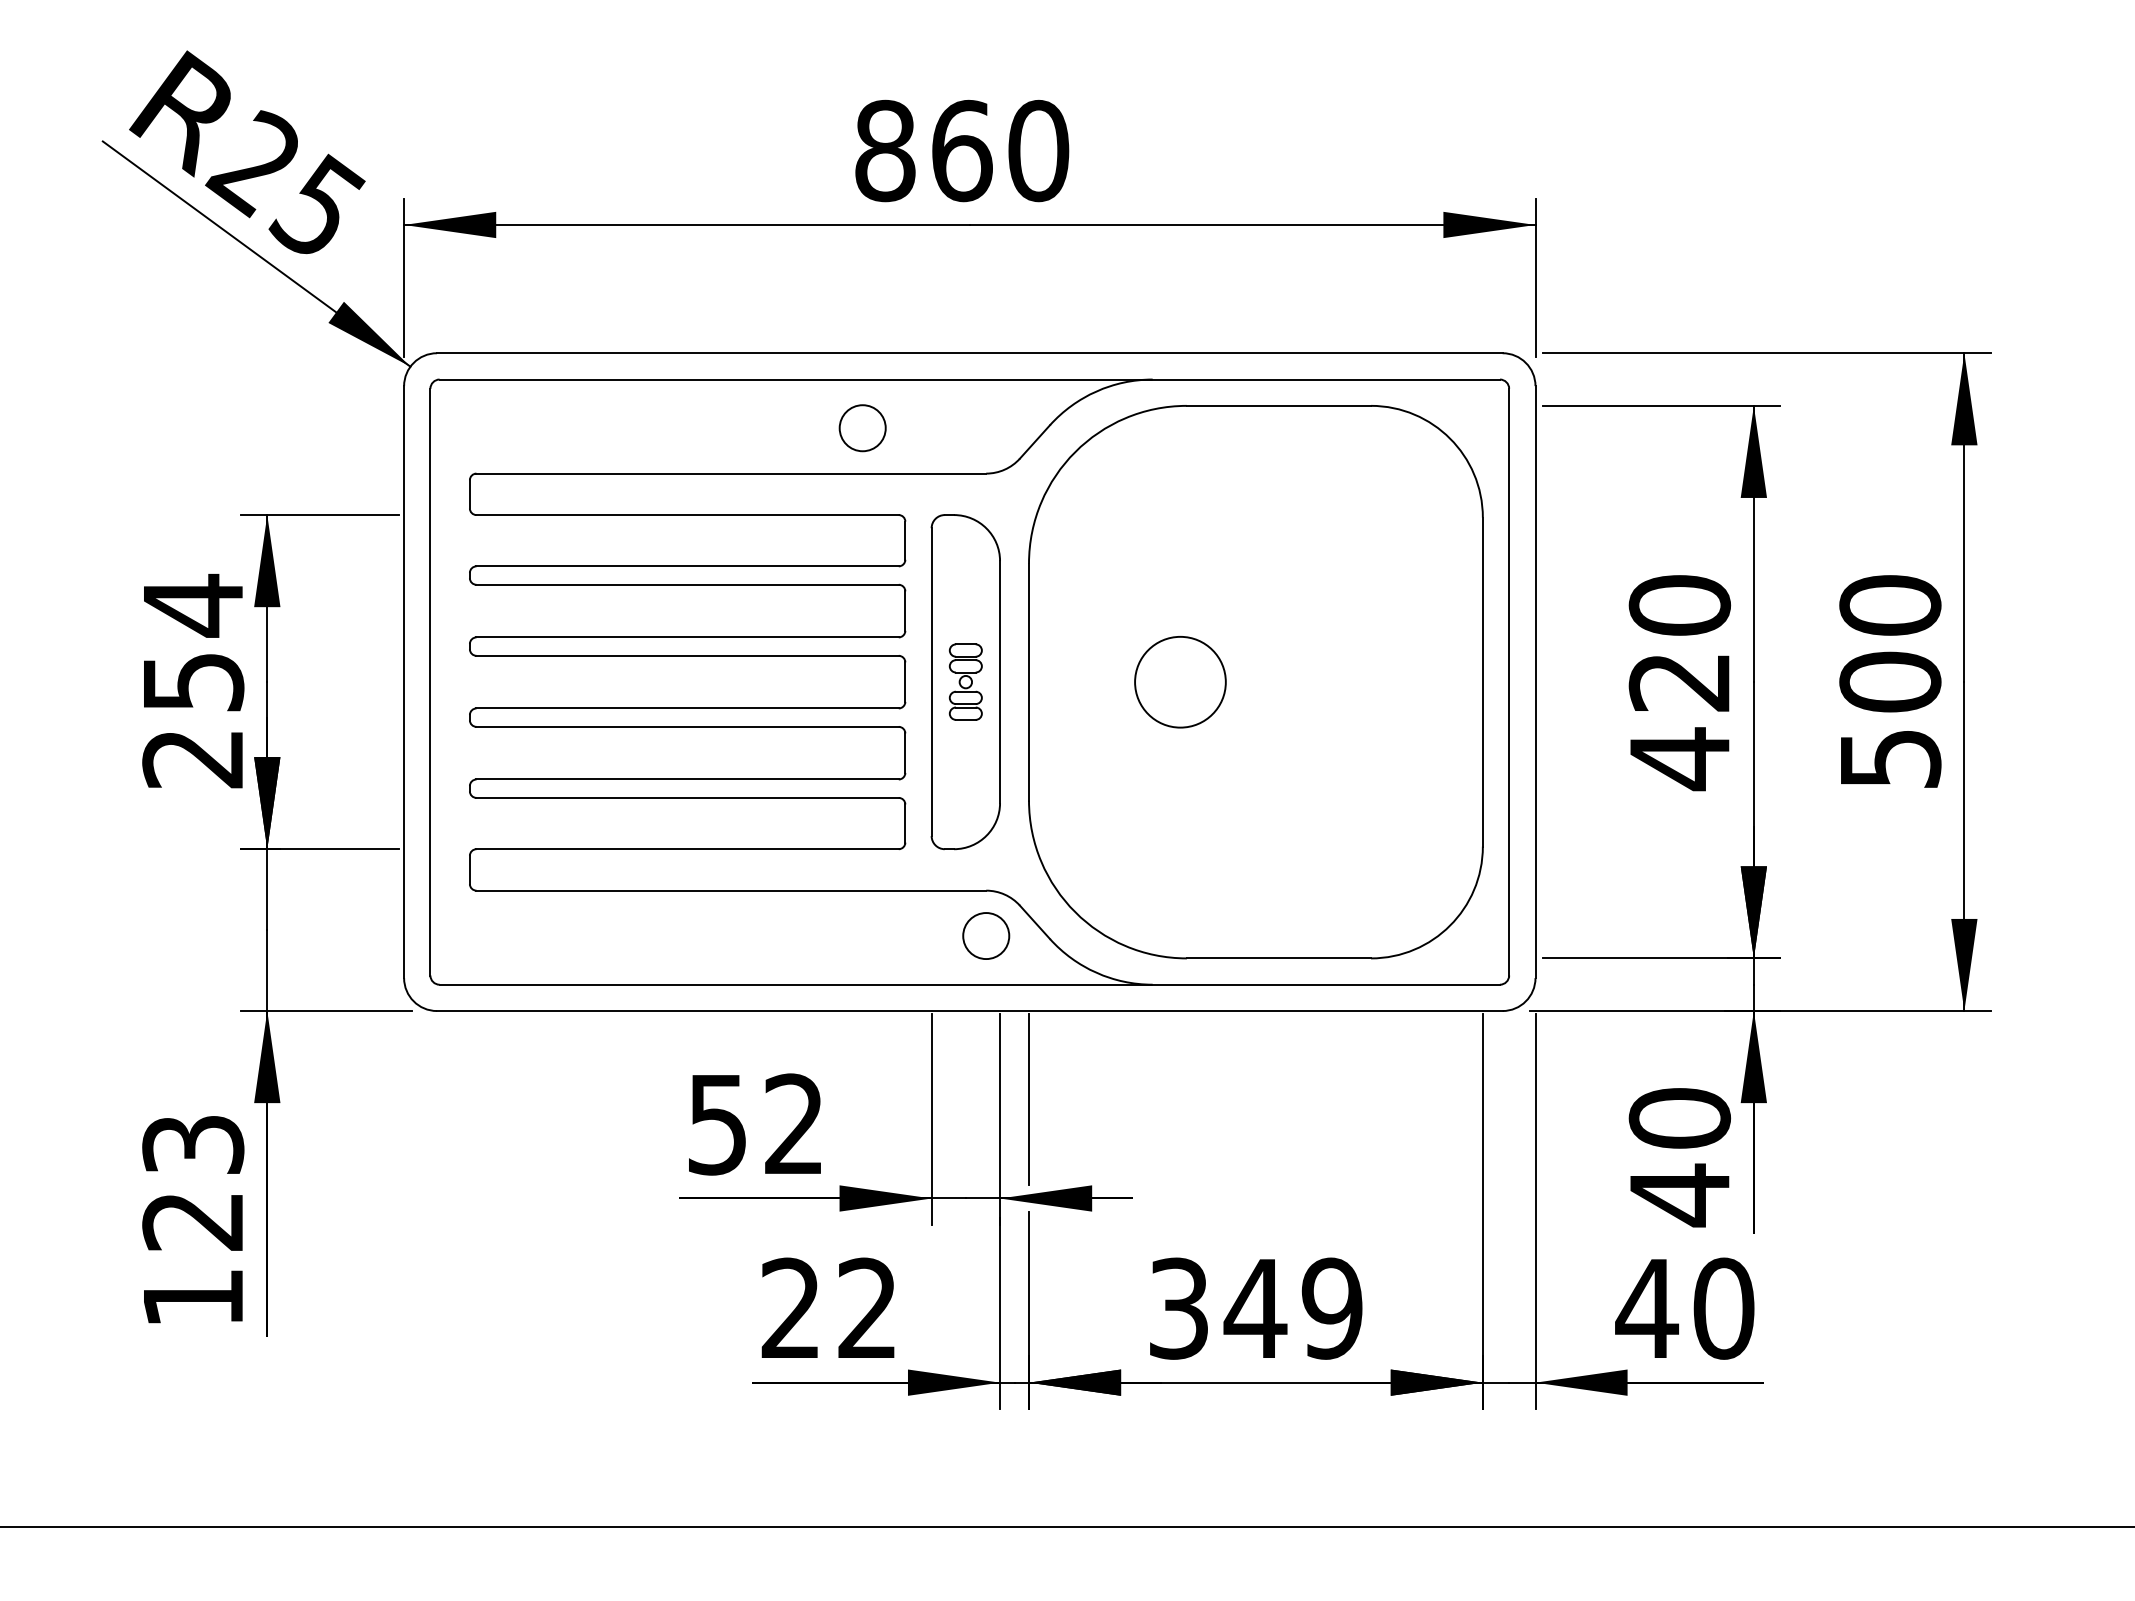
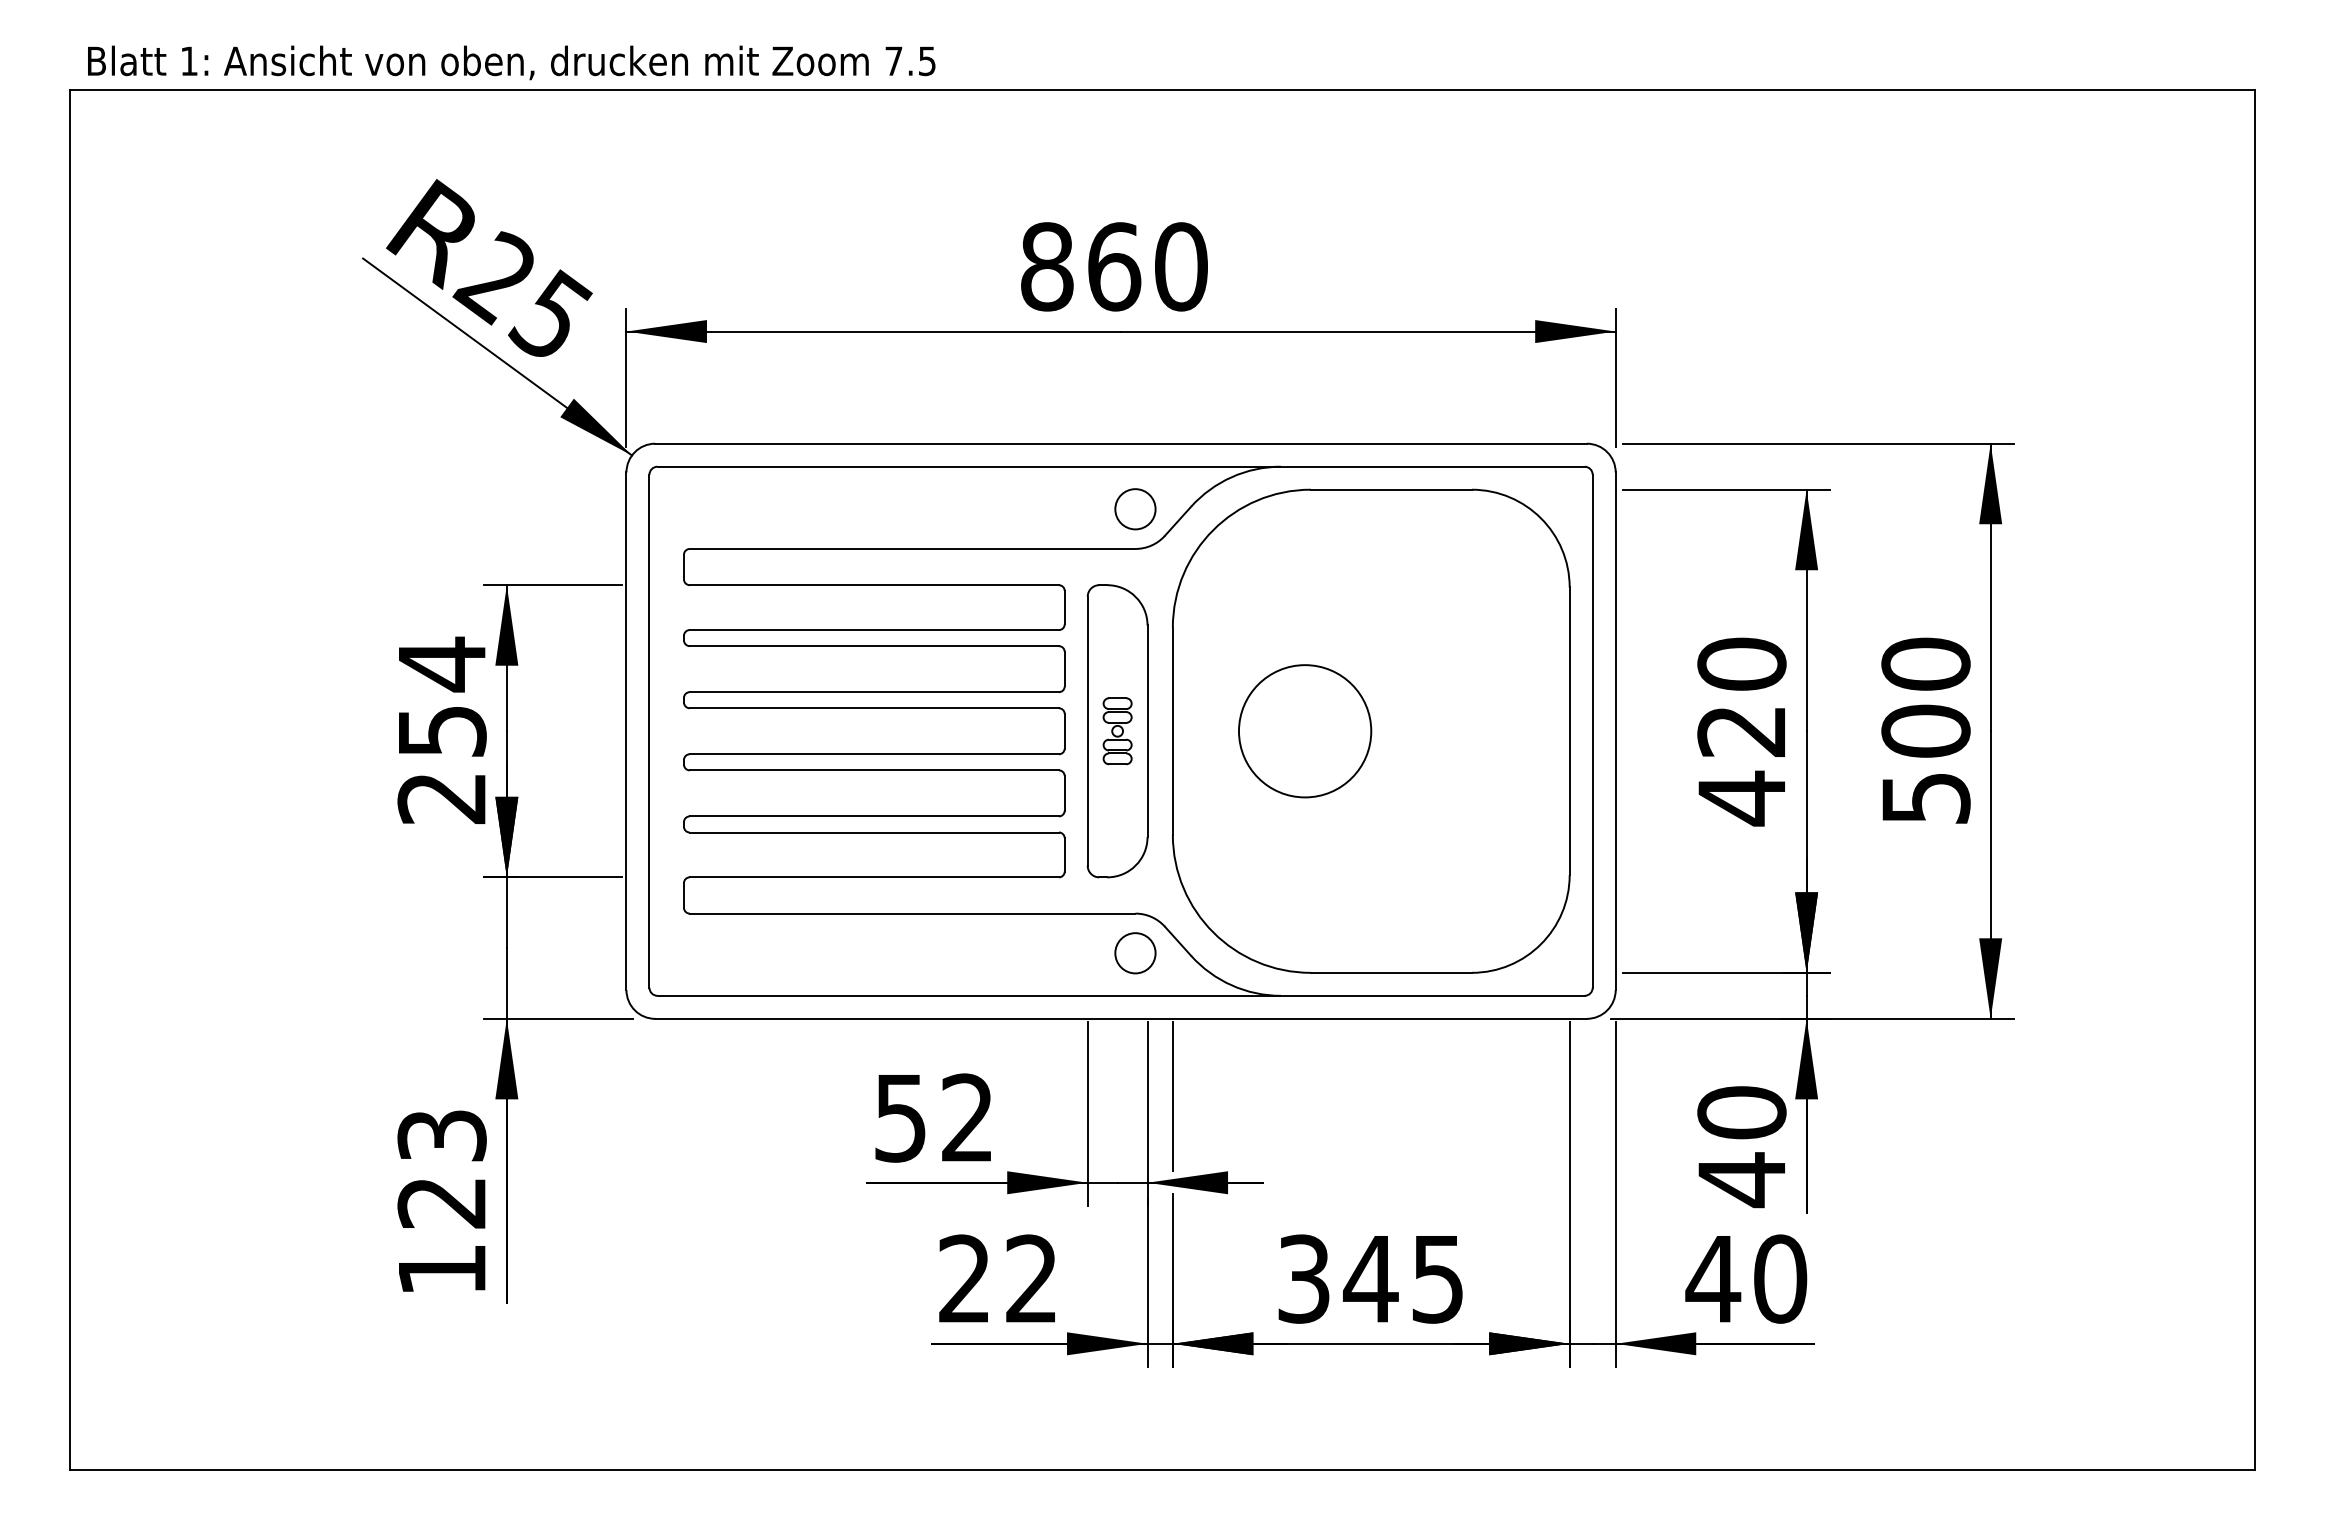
circle: (862, 428) -> (1135, 509), moved
circle: (1180, 682) -> (1305, 731), size x1.67
text: (1331, 1307) -> (1437, 1278), 349 -> 345

